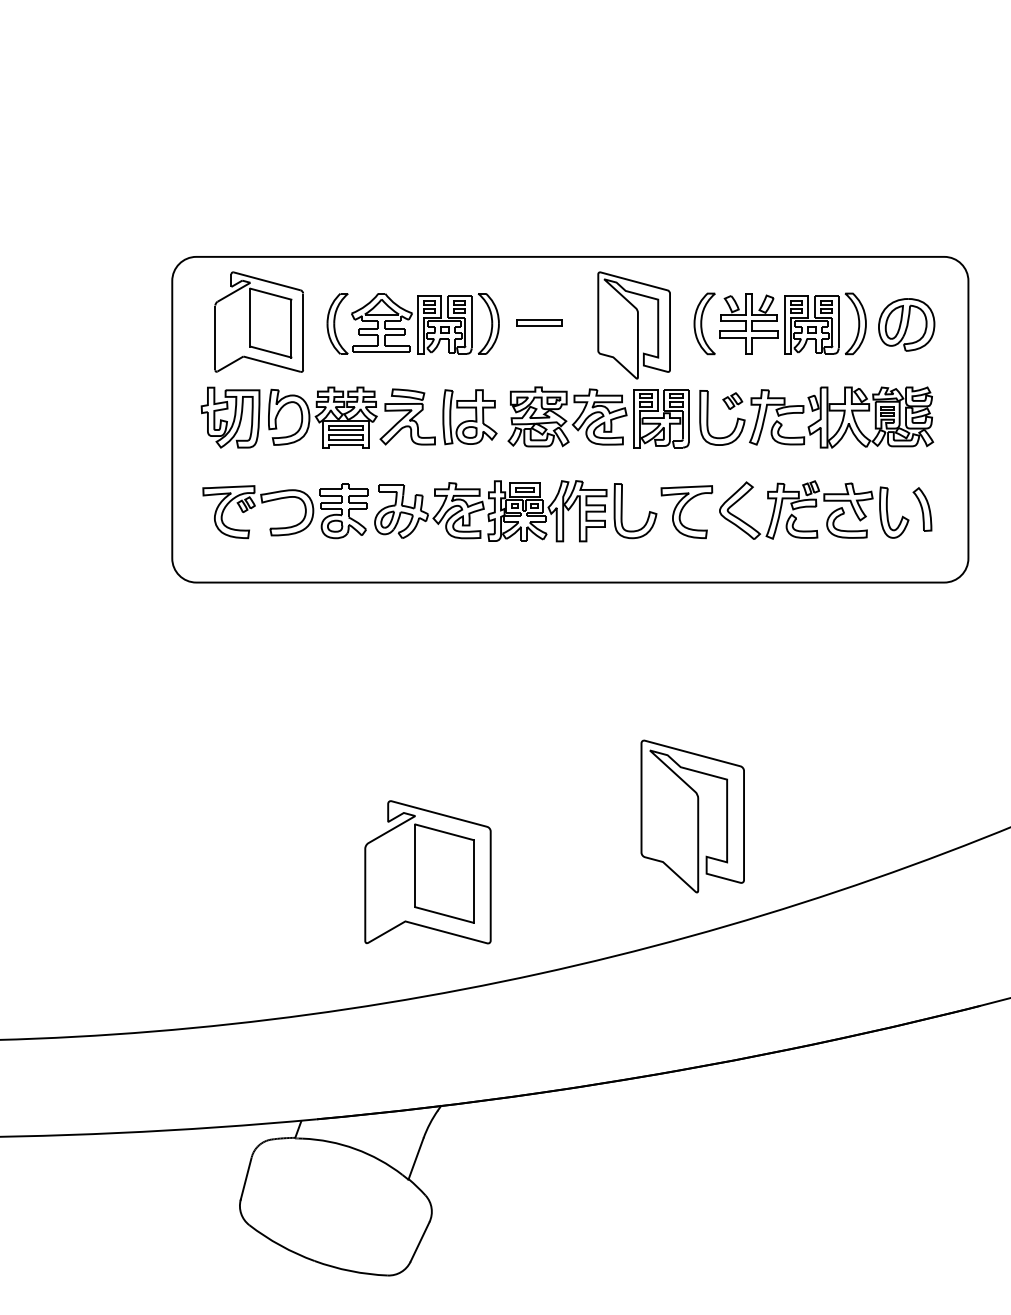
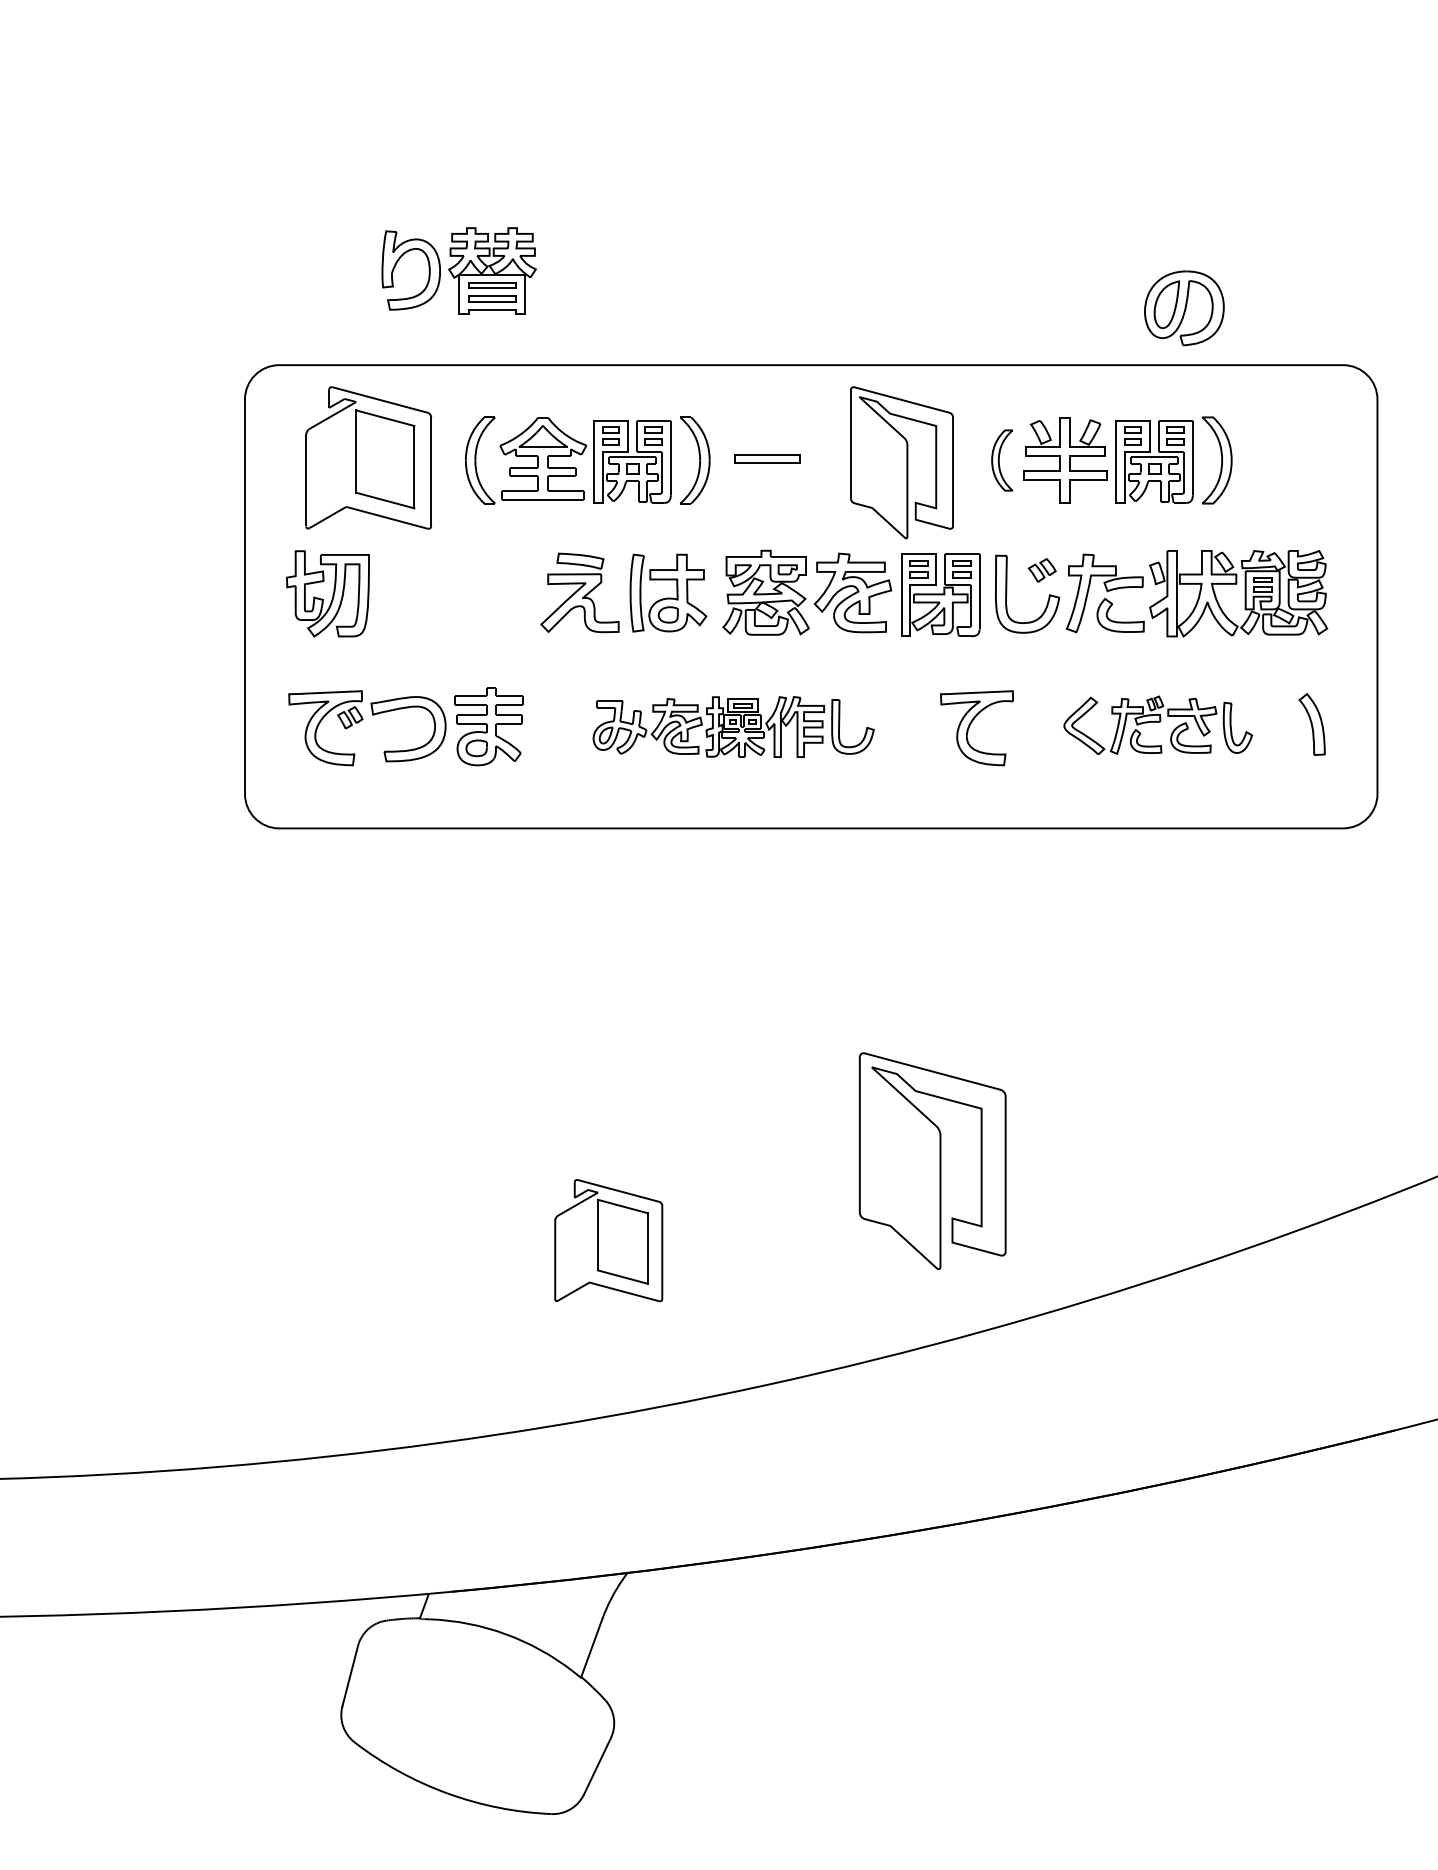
part: (704, 323) -> (1002, 459), size x0.7
part: (906, 324) -> (1184, 307), moved
part: (322, 417) -> (458, 270), moved
part: (814, 509) -> (1158, 724), size x0.7
part: (515, 511) -> (733, 727), size x0.7
part: (692, 816) -> (932, 1161), moved
part: (427, 872) -> (608, 1240), size x0.6

